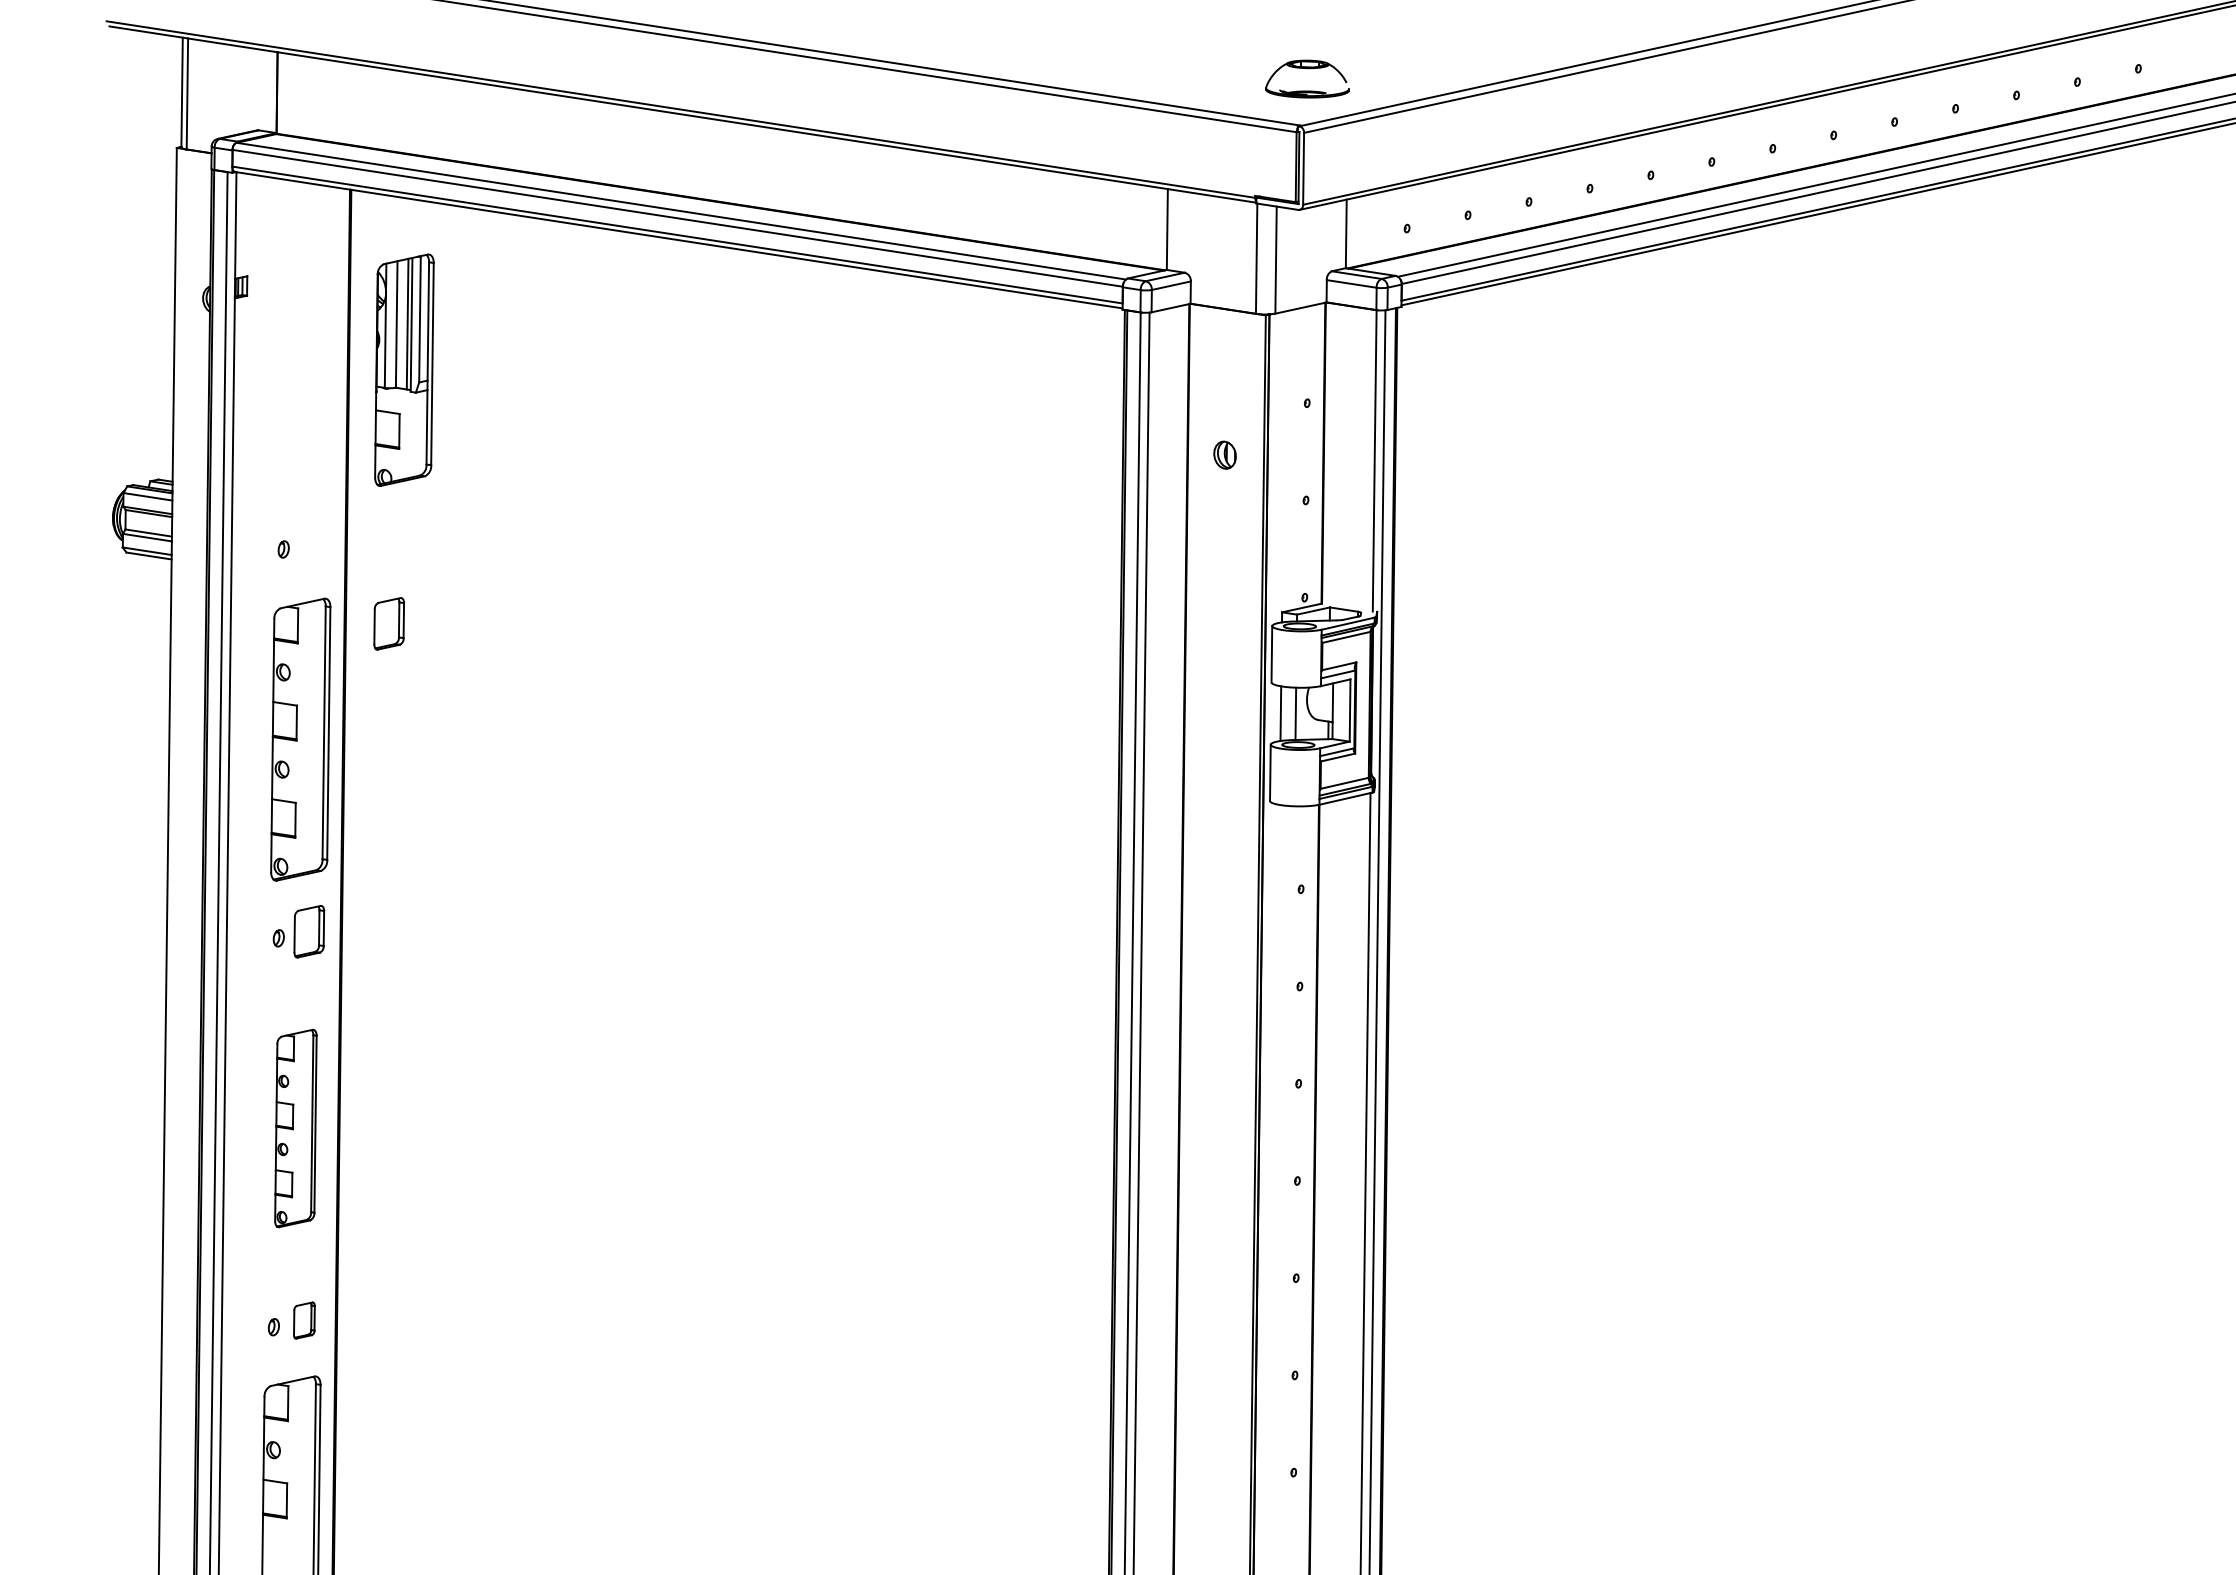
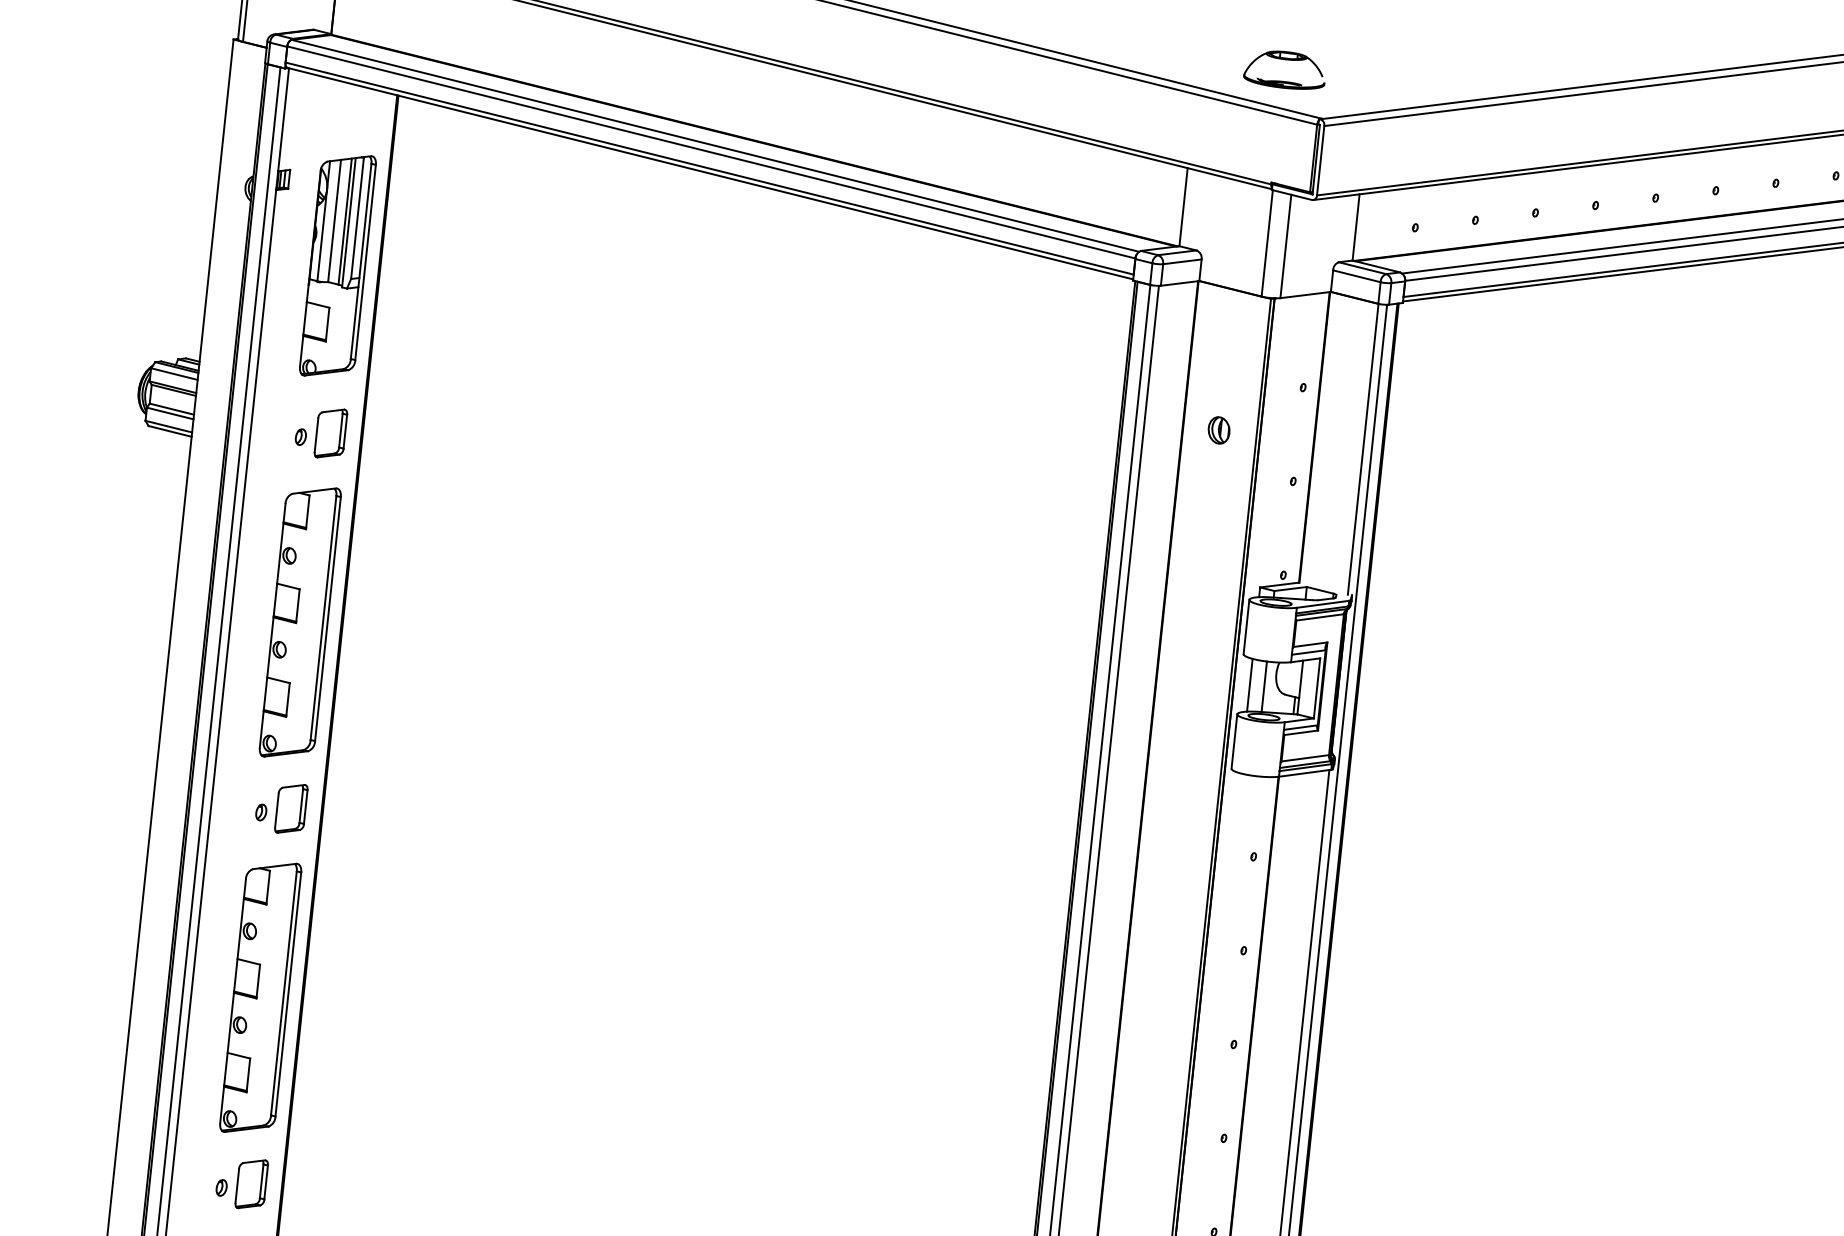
part: (1307, 69) -> (1285, 60), moved
part: (404, 369) -> (338, 265), moved
part: (388, 623) -> (330, 433), moved
part: (295, 1128) -> (260, 997), size x1.43
part: (304, 1320) -> (251, 1184), size x1.43

